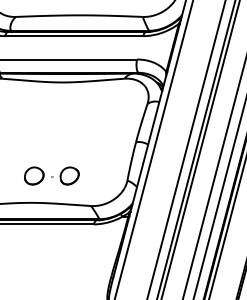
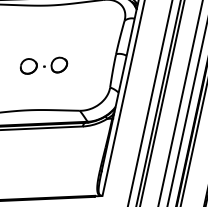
part: (51, 175) -> (43, 65), moved

